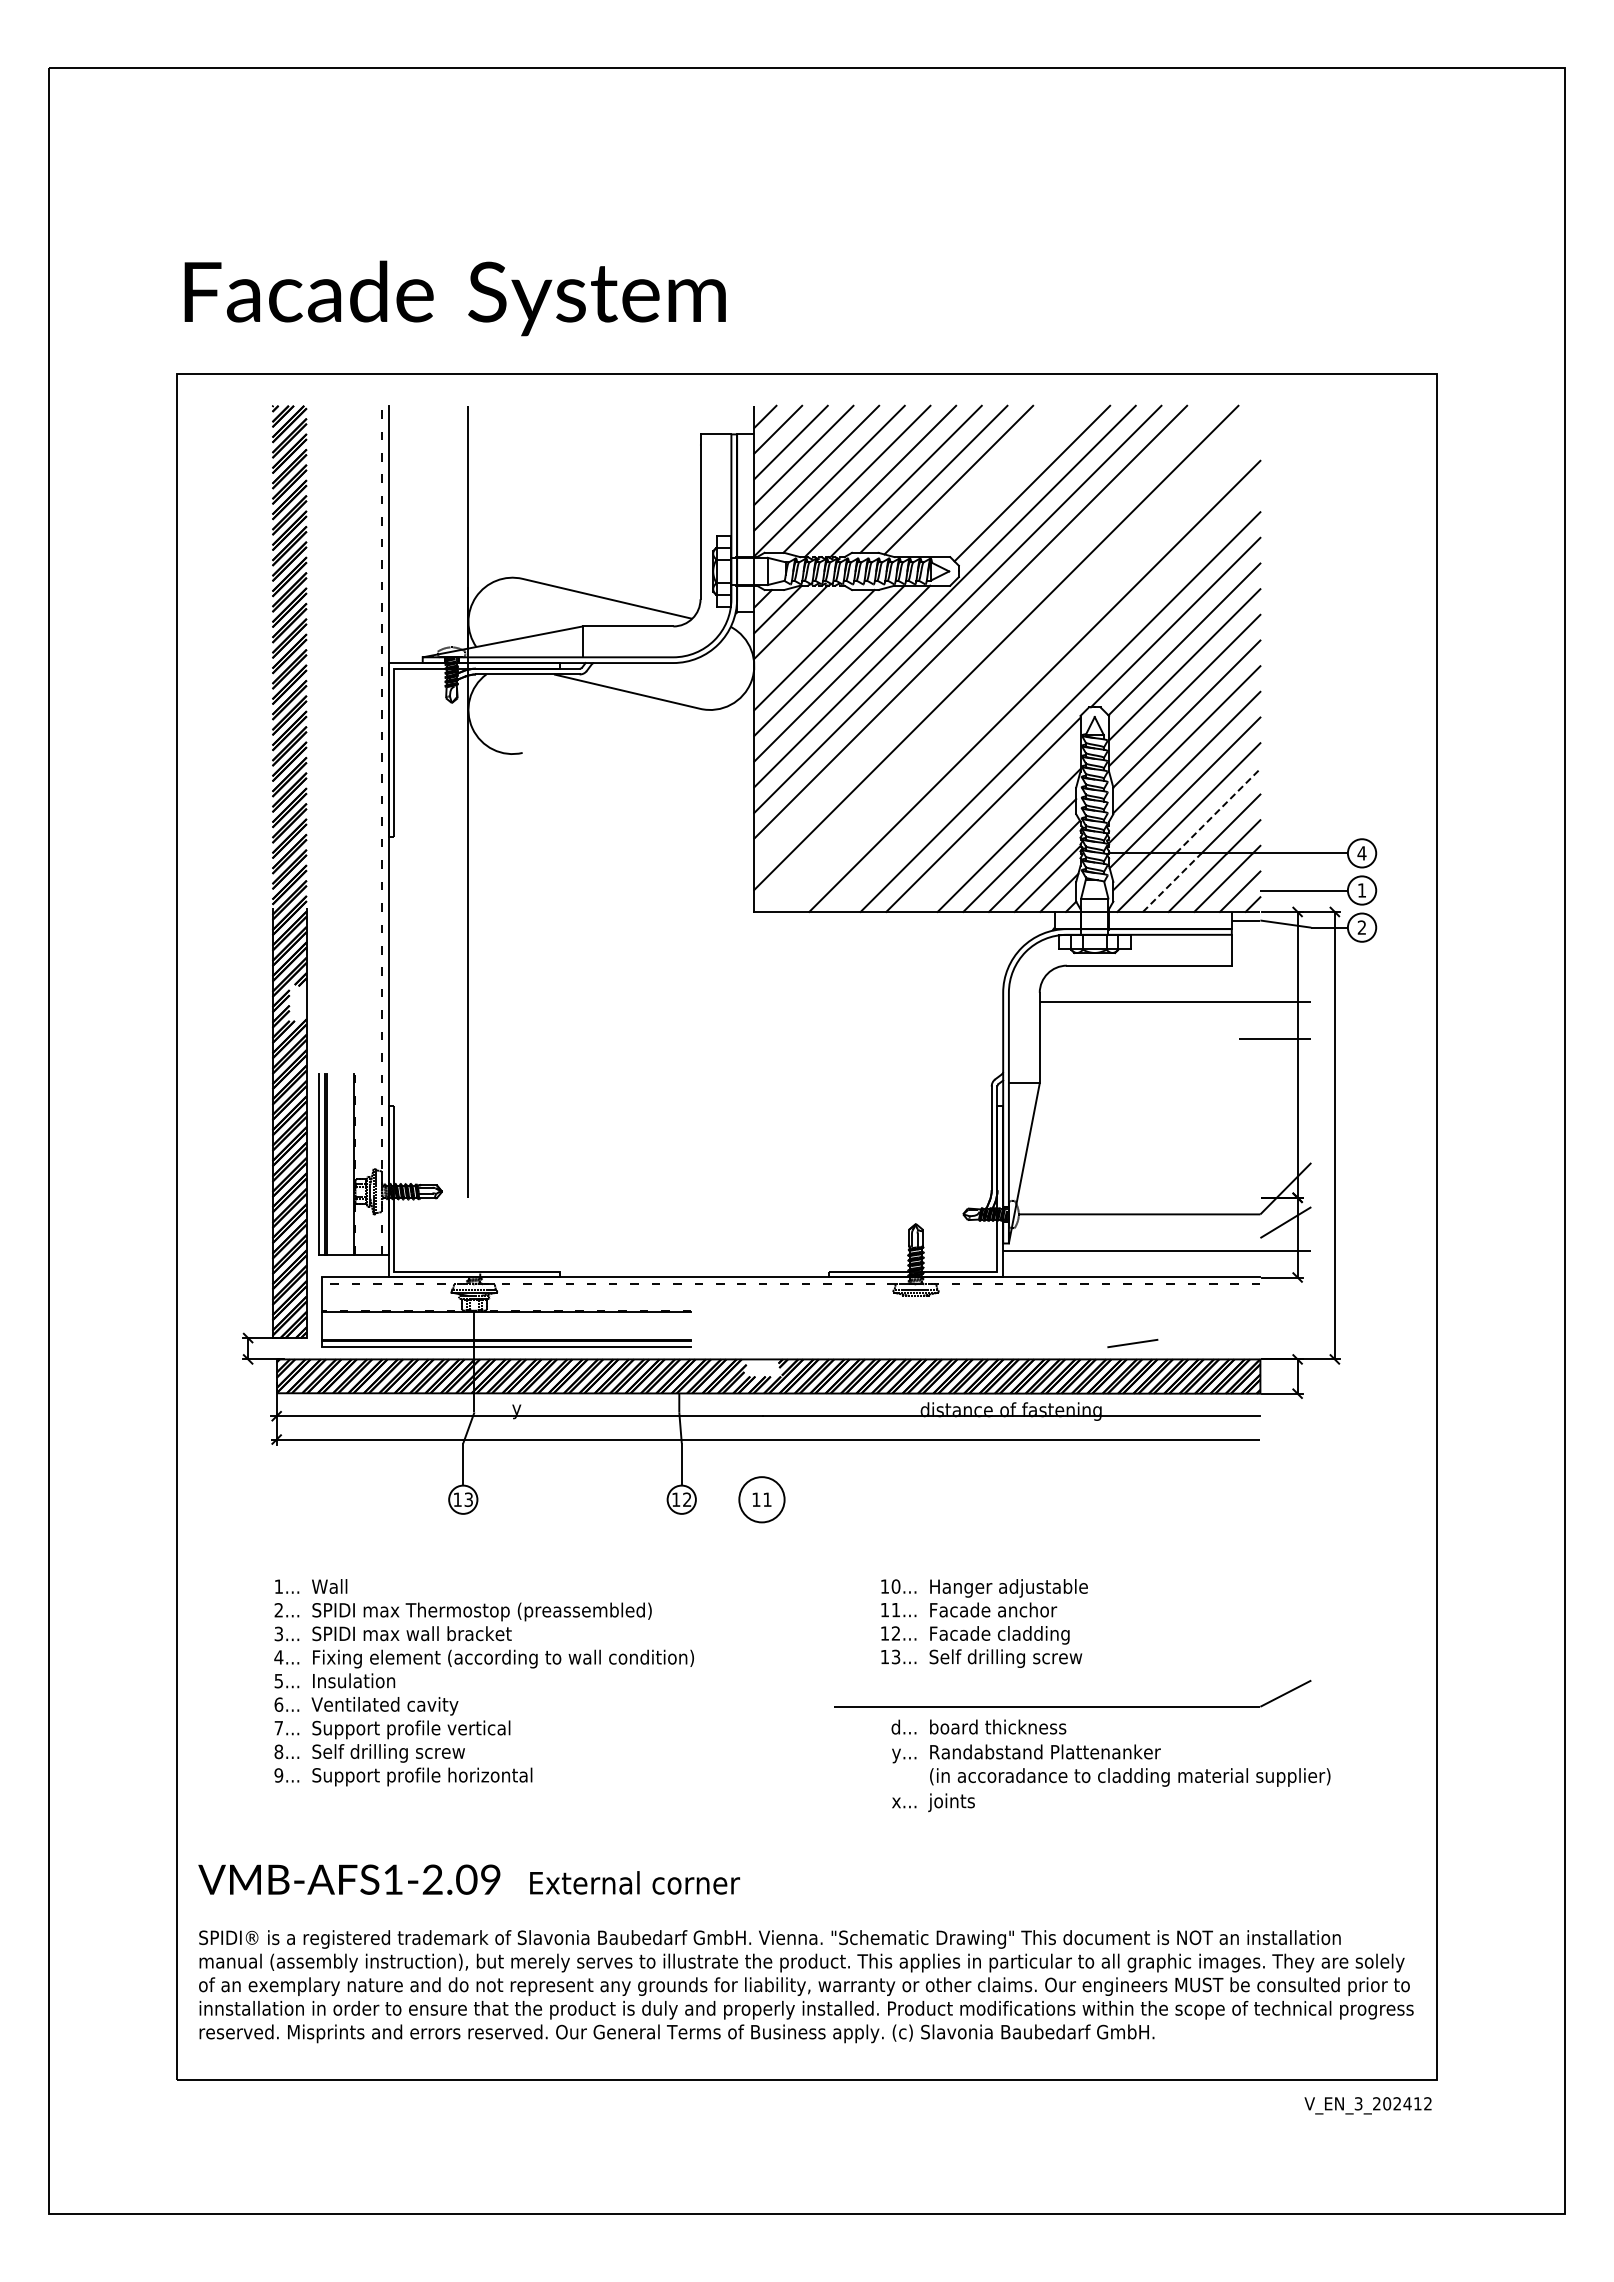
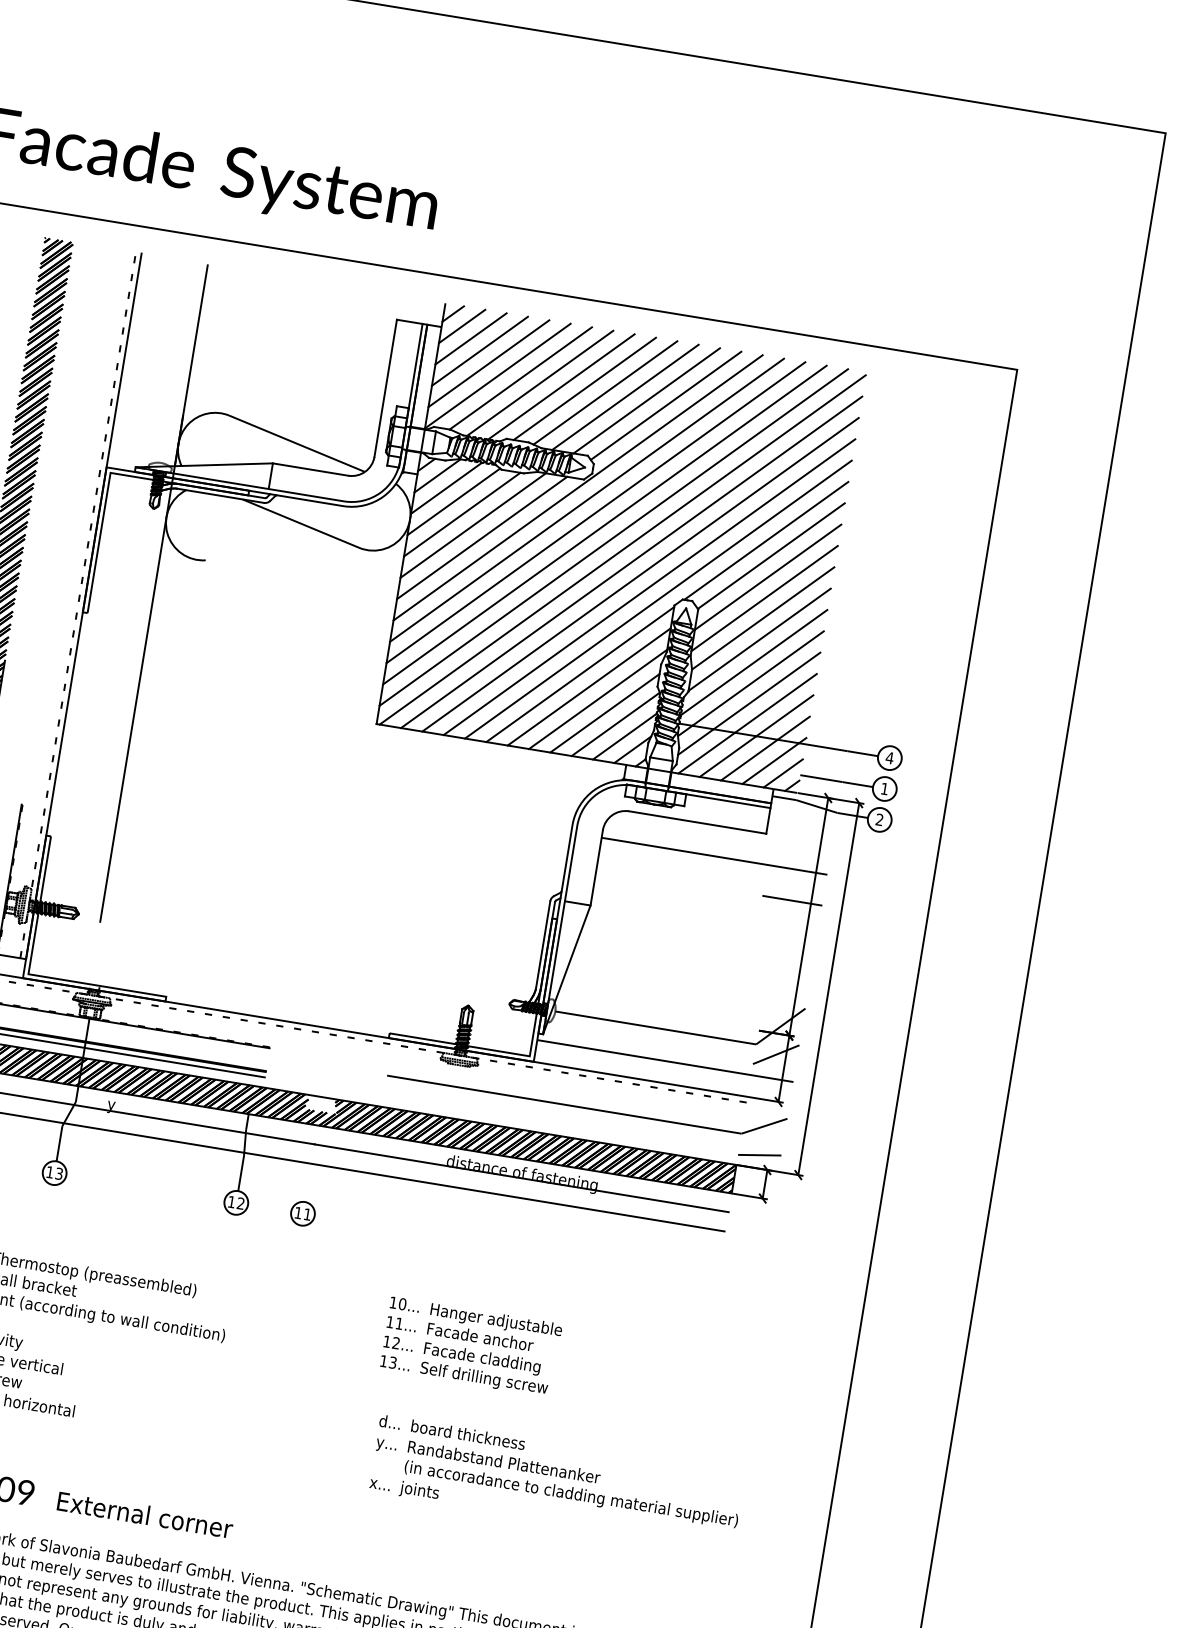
line: (982, 481) -> (624, 397), added
line: (1008, 481) -> (646, 400), added
line: (983, 634) -> (604, 524), added
line: (802, 636) -> (454, 501), added
line: (1008, 660) -> (622, 549), added
line: (1021, 673) -> (631, 562), added
line: (1047, 698) -> (649, 586), added
line: (1218, 811) -> (776, 703), dashed -> solid
line: (995, 827) -> (588, 686), added
line: (1172, 882) -> (728, 756), dashed -> solid
line: (1132, 1343) -> (759, 1155), moved
circle: (761, 1499) -> (302, 1213), size x0.62
part: (1072, 1706) -> (585, 1107), moved

